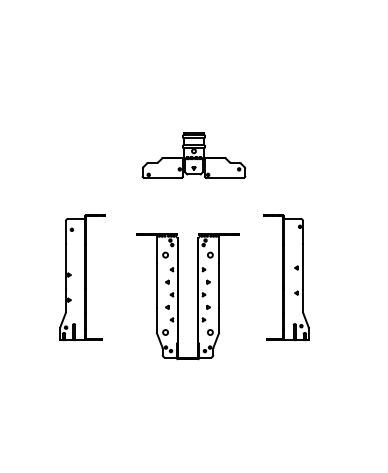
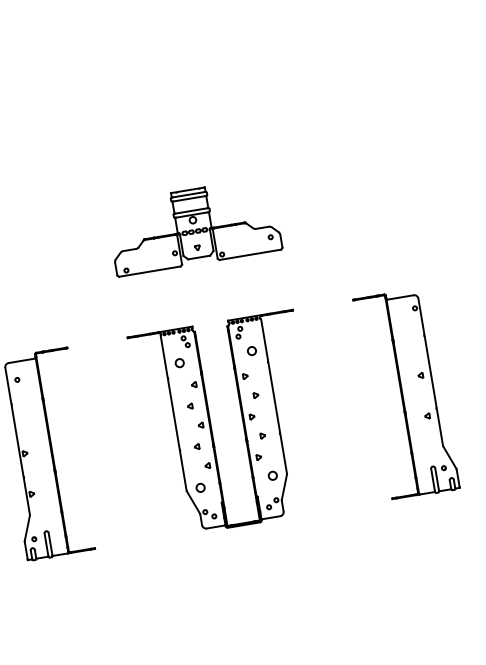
part: (286, 277) -> (406, 393), moved
part: (178, 296) -> (211, 426), moved

